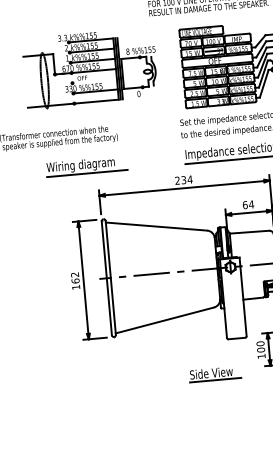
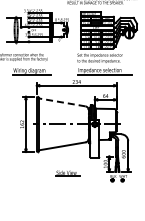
line: (157, 226) -> (62, 102), solid -> dashed
part: (213, 374) -> (67, 173), moved

